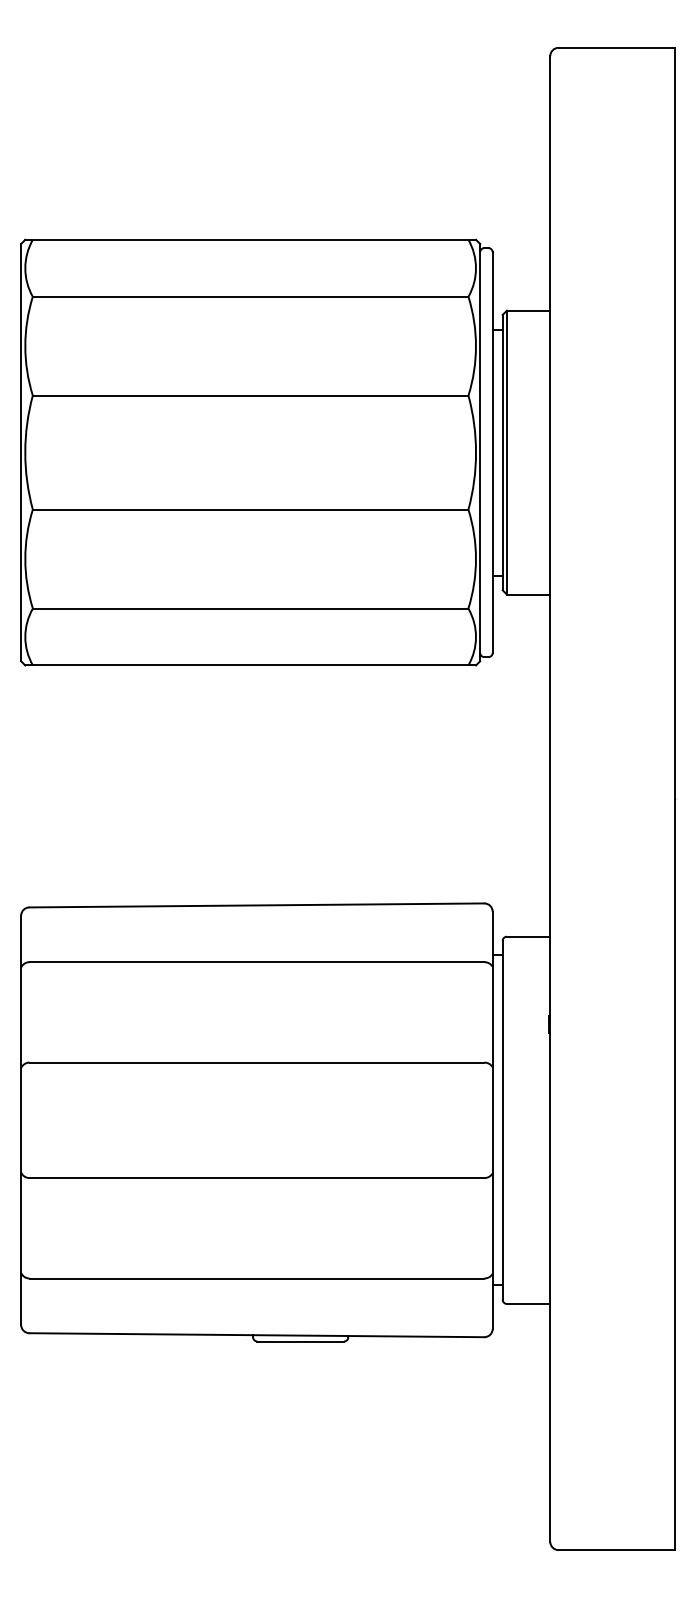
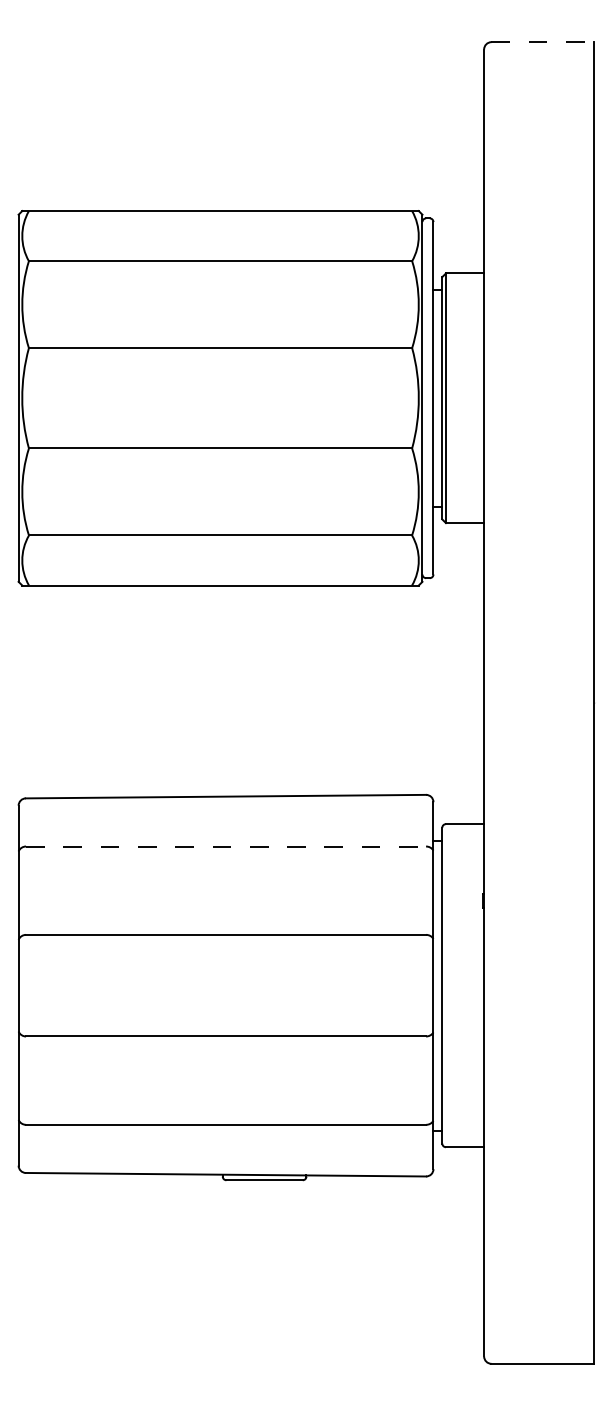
line: (617, 48) -> (543, 42), solid -> dashed
line: (257, 962) -> (226, 846), solid -> dashed

